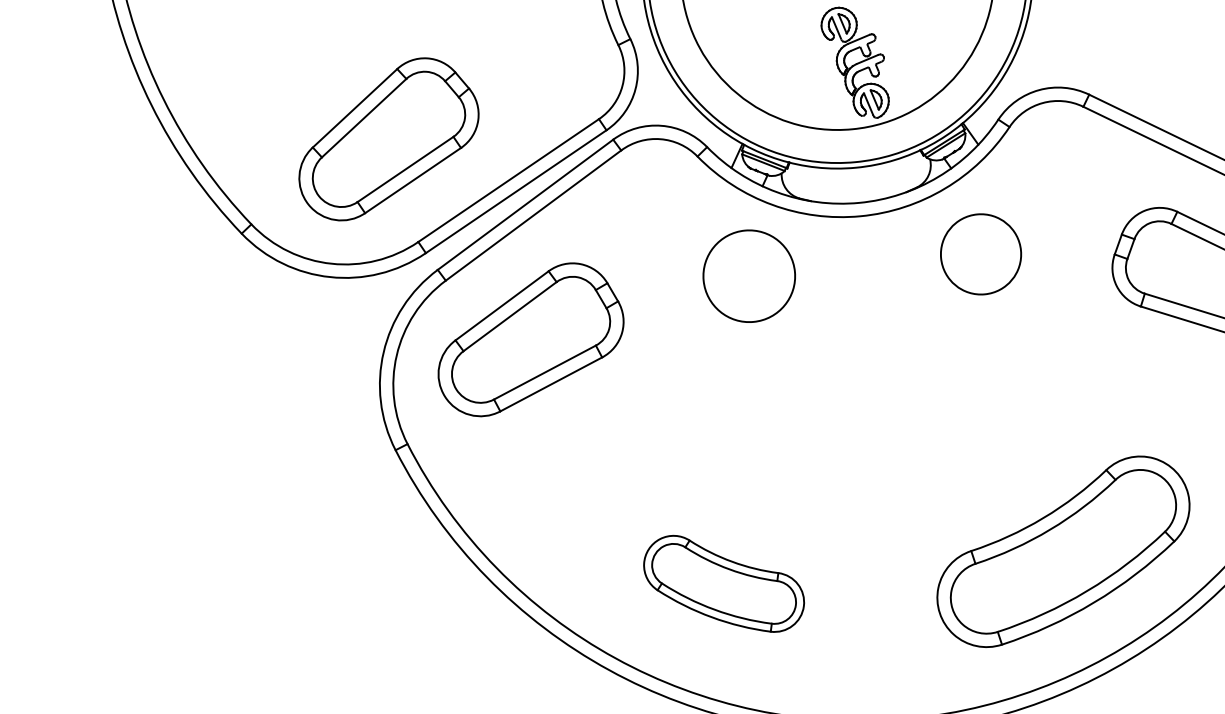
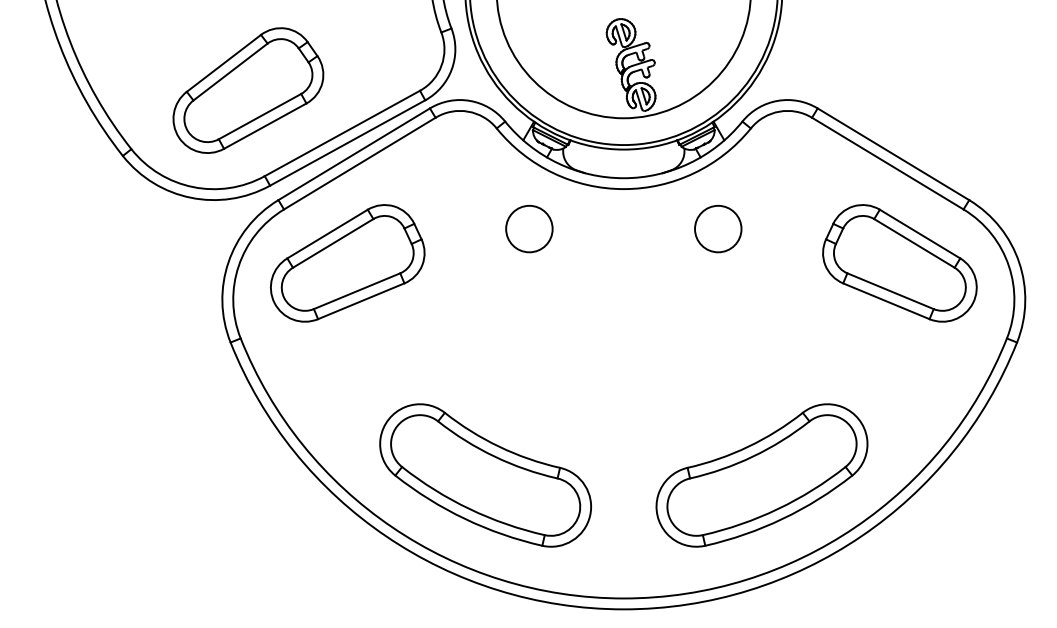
circle: (981, 253) -> (718, 228), size x0.71
circle: (749, 275) -> (529, 228), size x0.62
part: (724, 583) -> (485, 475), size x1.67

